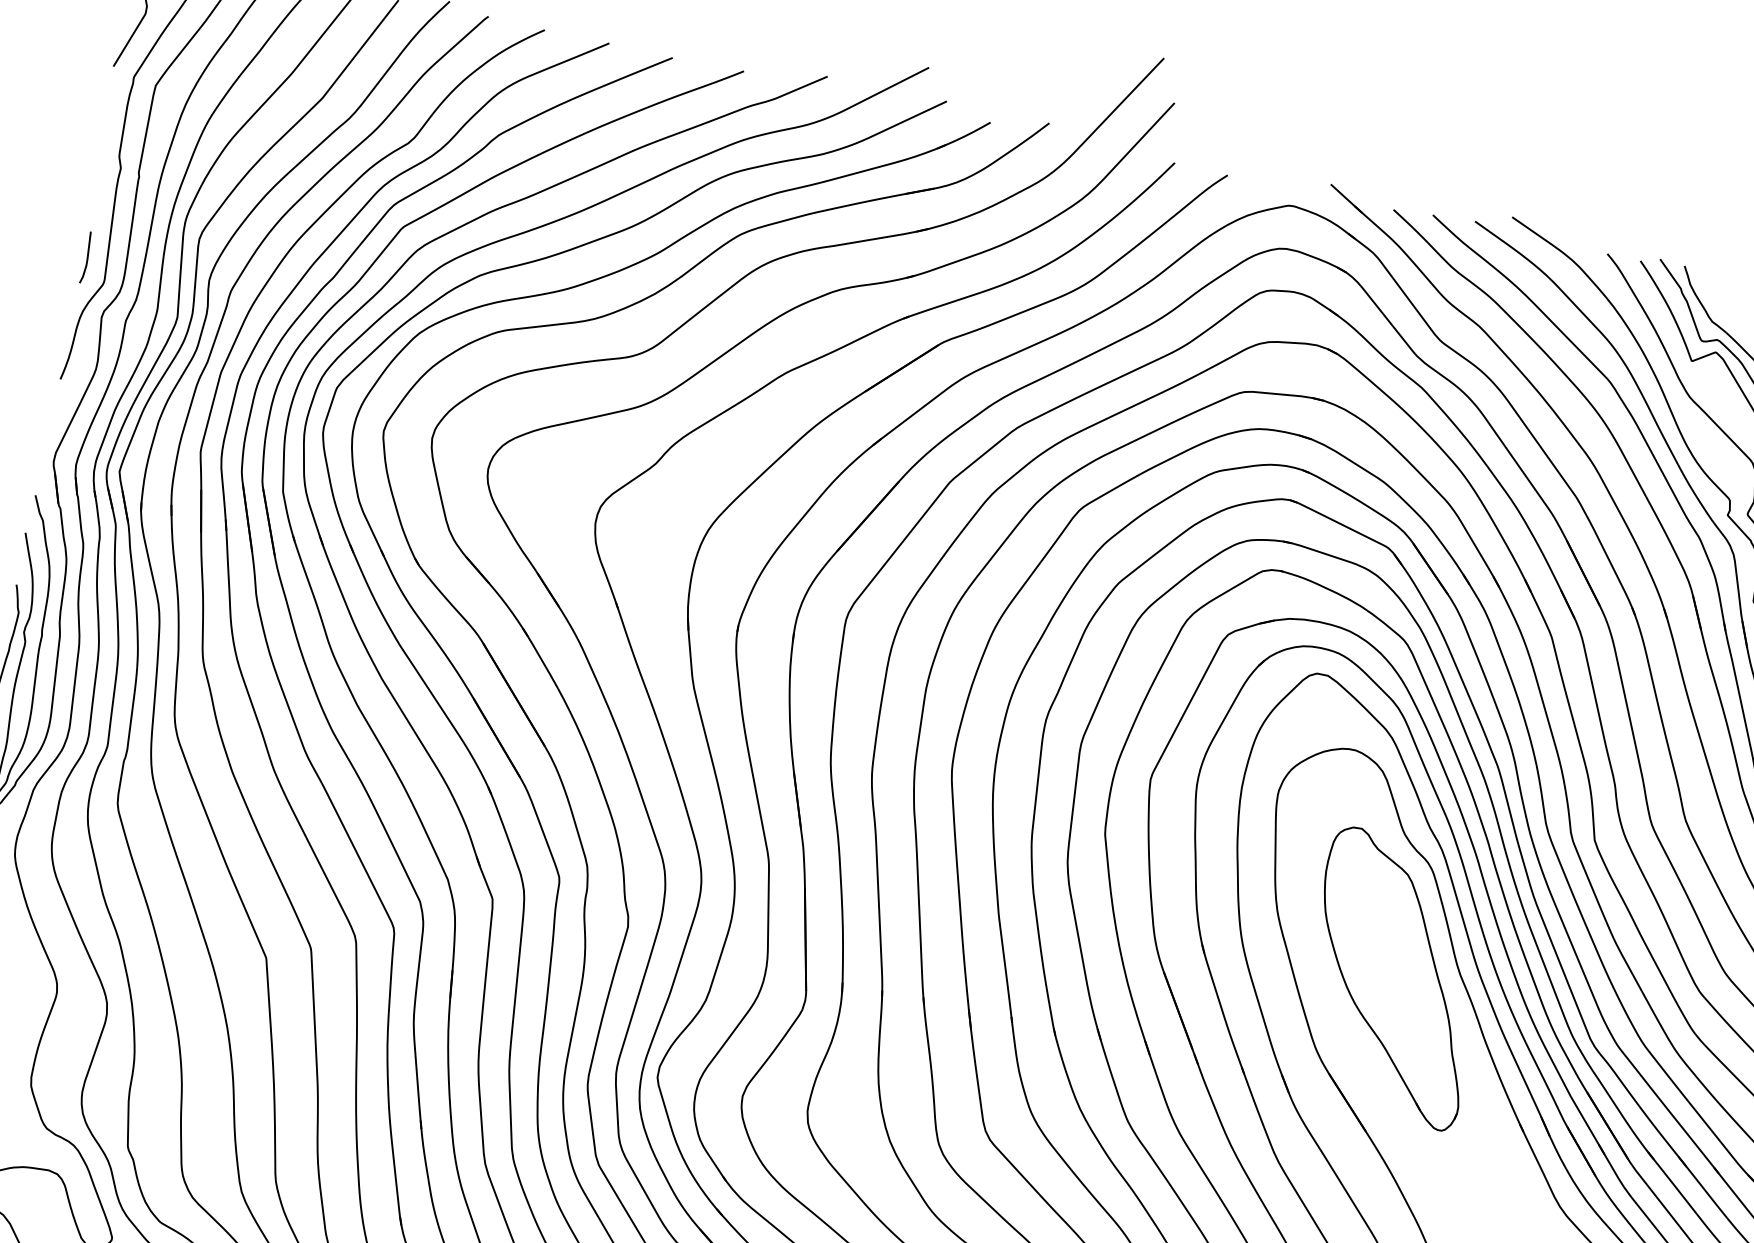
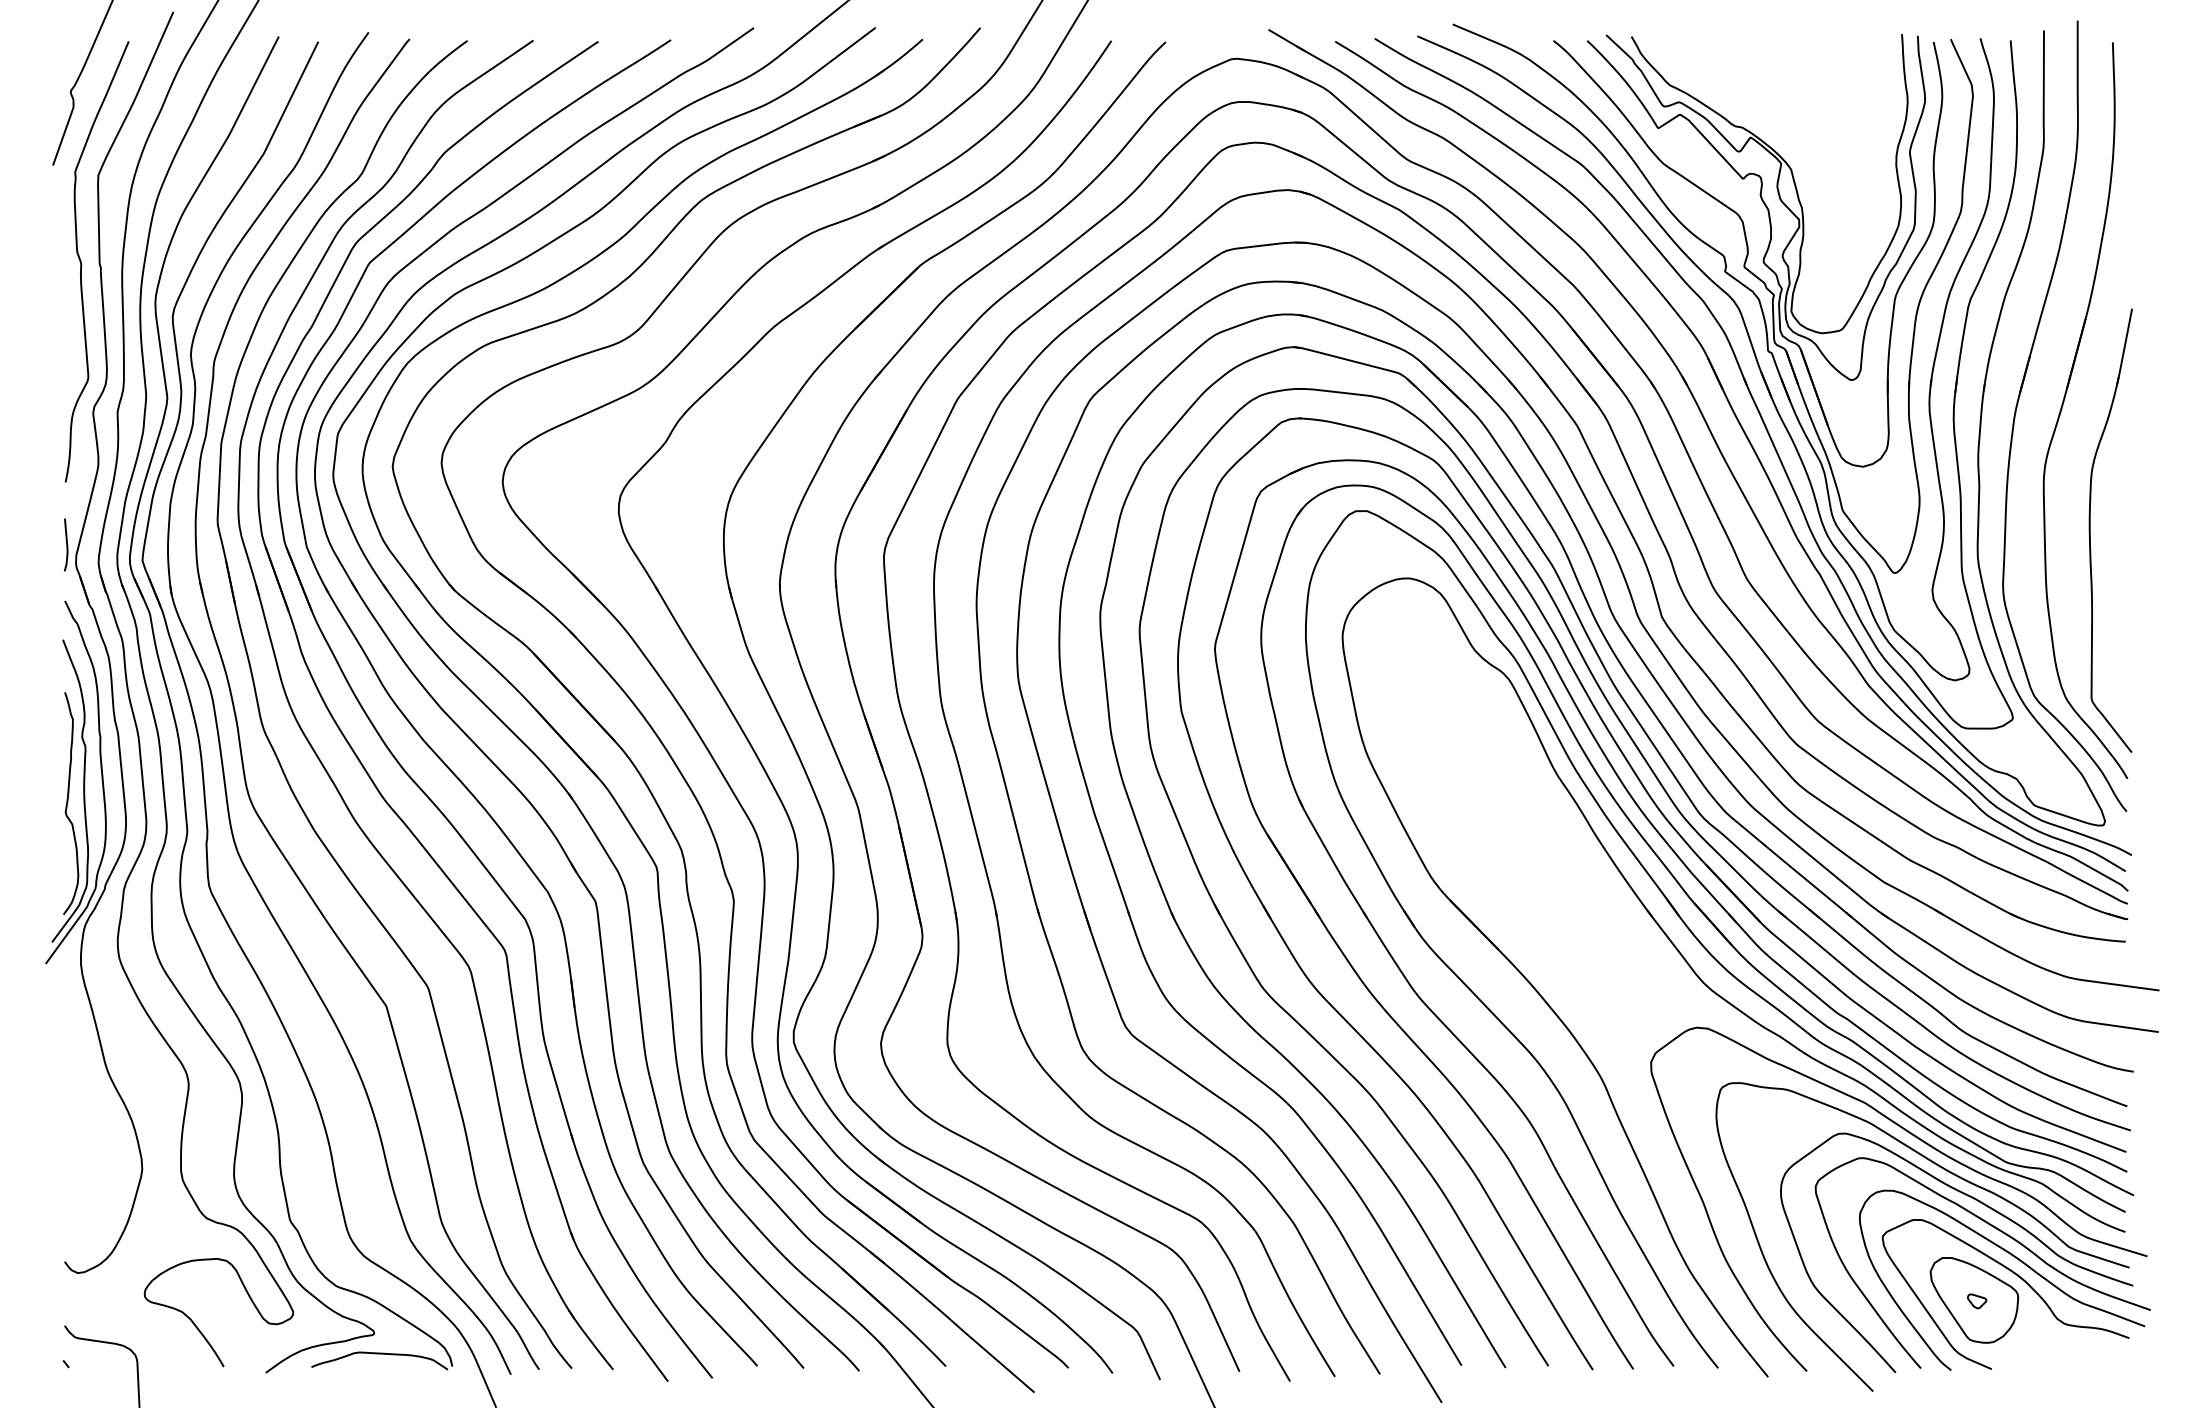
curve: (87, 257) -> (66, 544), moved
part: (1394, 978) -> (1494, 793), removed

